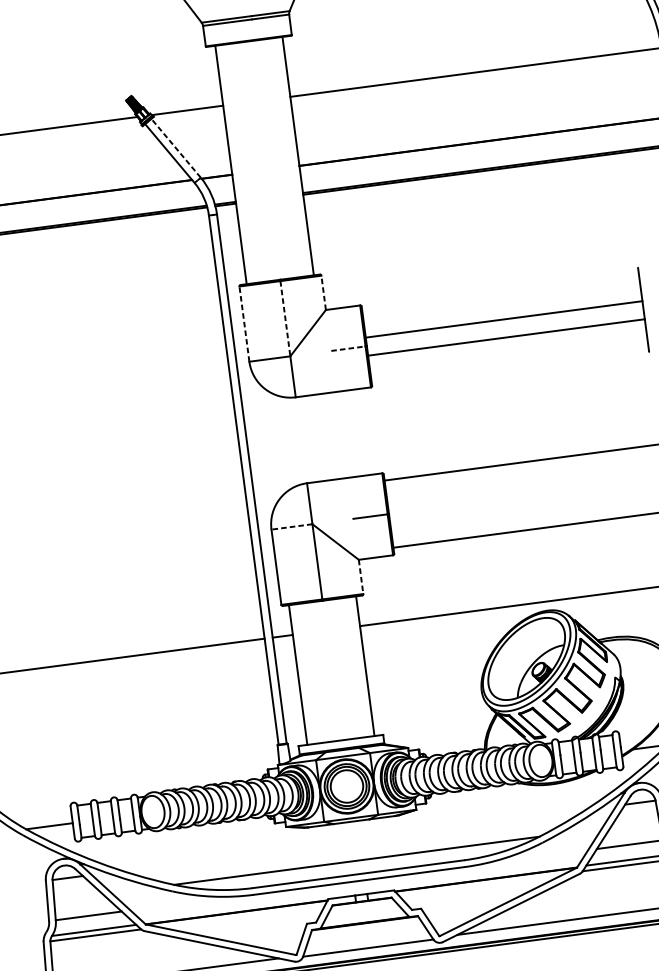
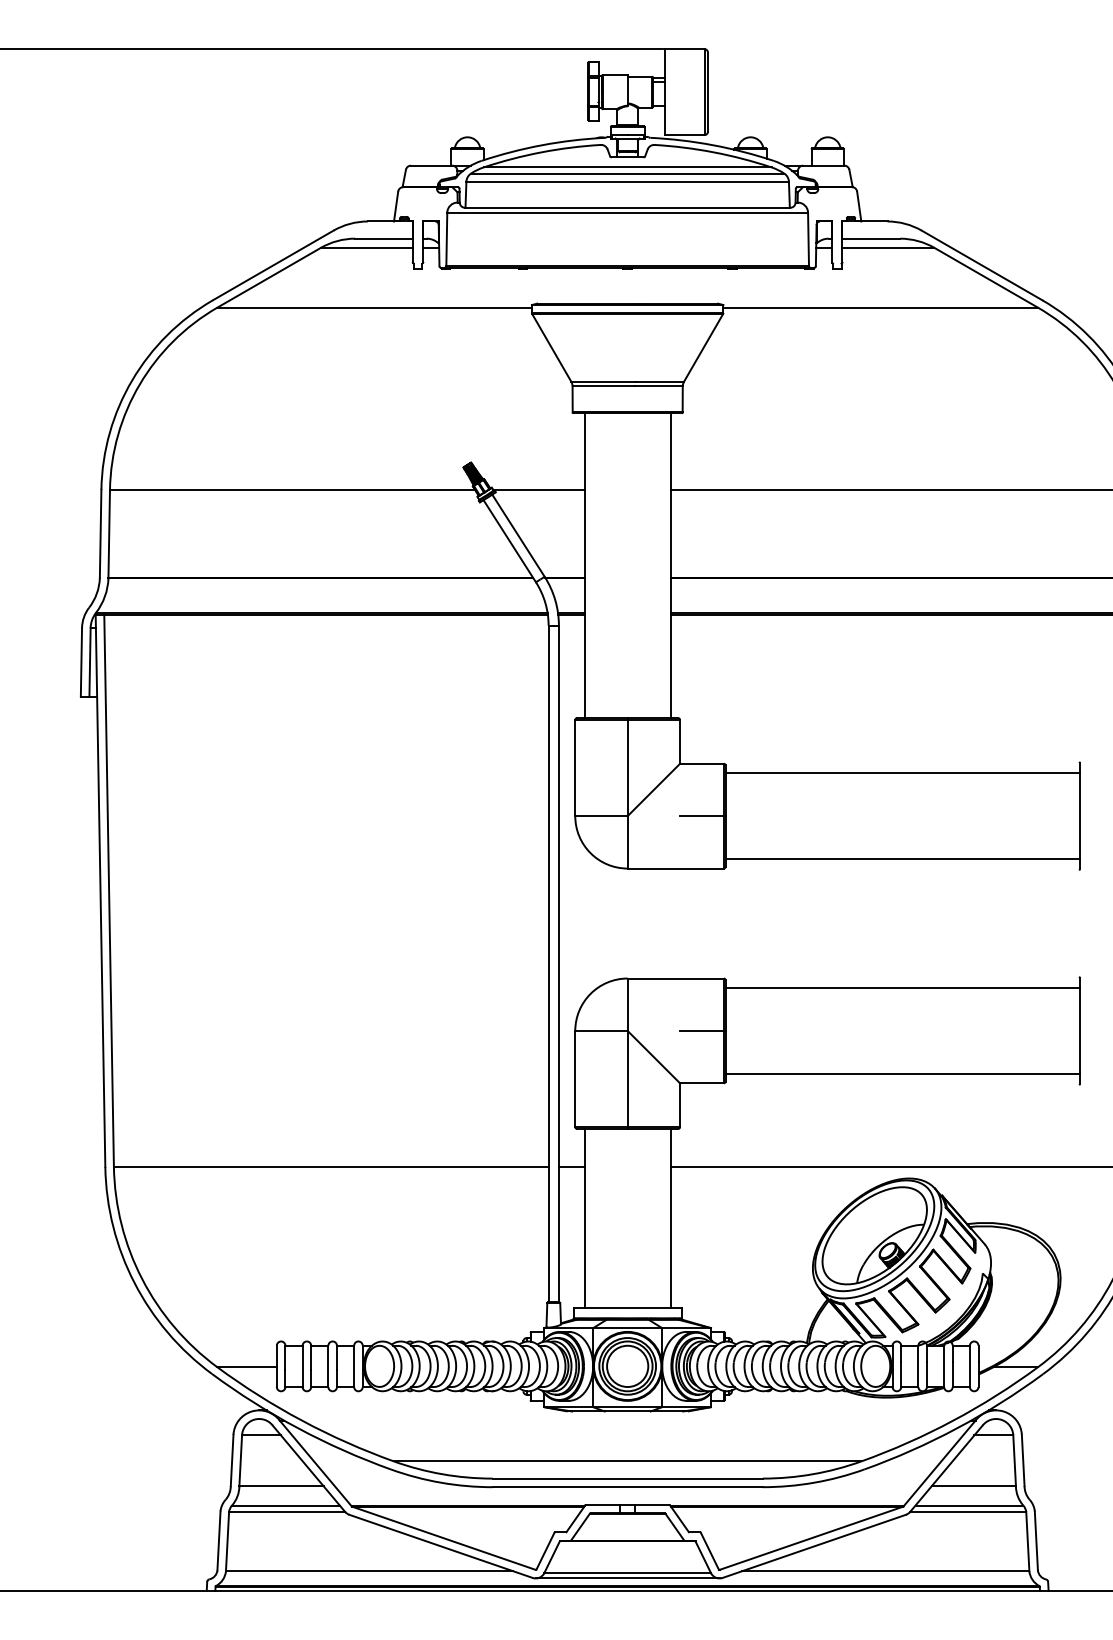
line: (176, 148) -> (518, 535), dashed -> solid
line: (323, 292) -> (680, 741), dashed -> solid
line: (285, 319) -> (627, 768), dashed -> solid
line: (504, 319) -> (902, 859), moved
line: (244, 323) -> (575, 767), dashed -> solid
line: (506, 337) -> (902, 773), moved
line: (348, 349) -> (701, 816), dashed -> solid
line: (291, 526) -> (600, 1030), dashed -> solid
line: (361, 577) -> (680, 1105), dashed -> solid
line: (368, 952) -> (627, 1578), added

